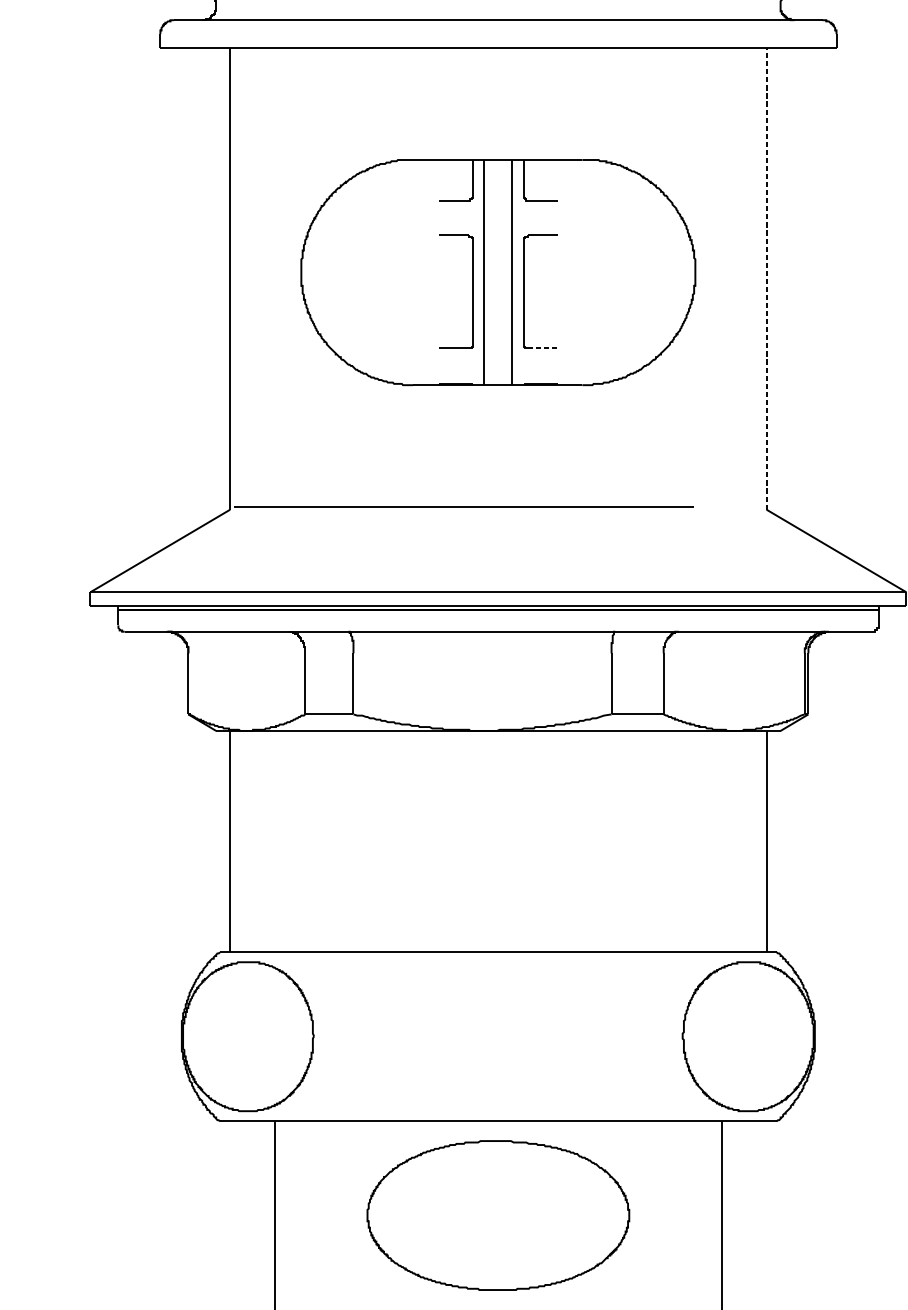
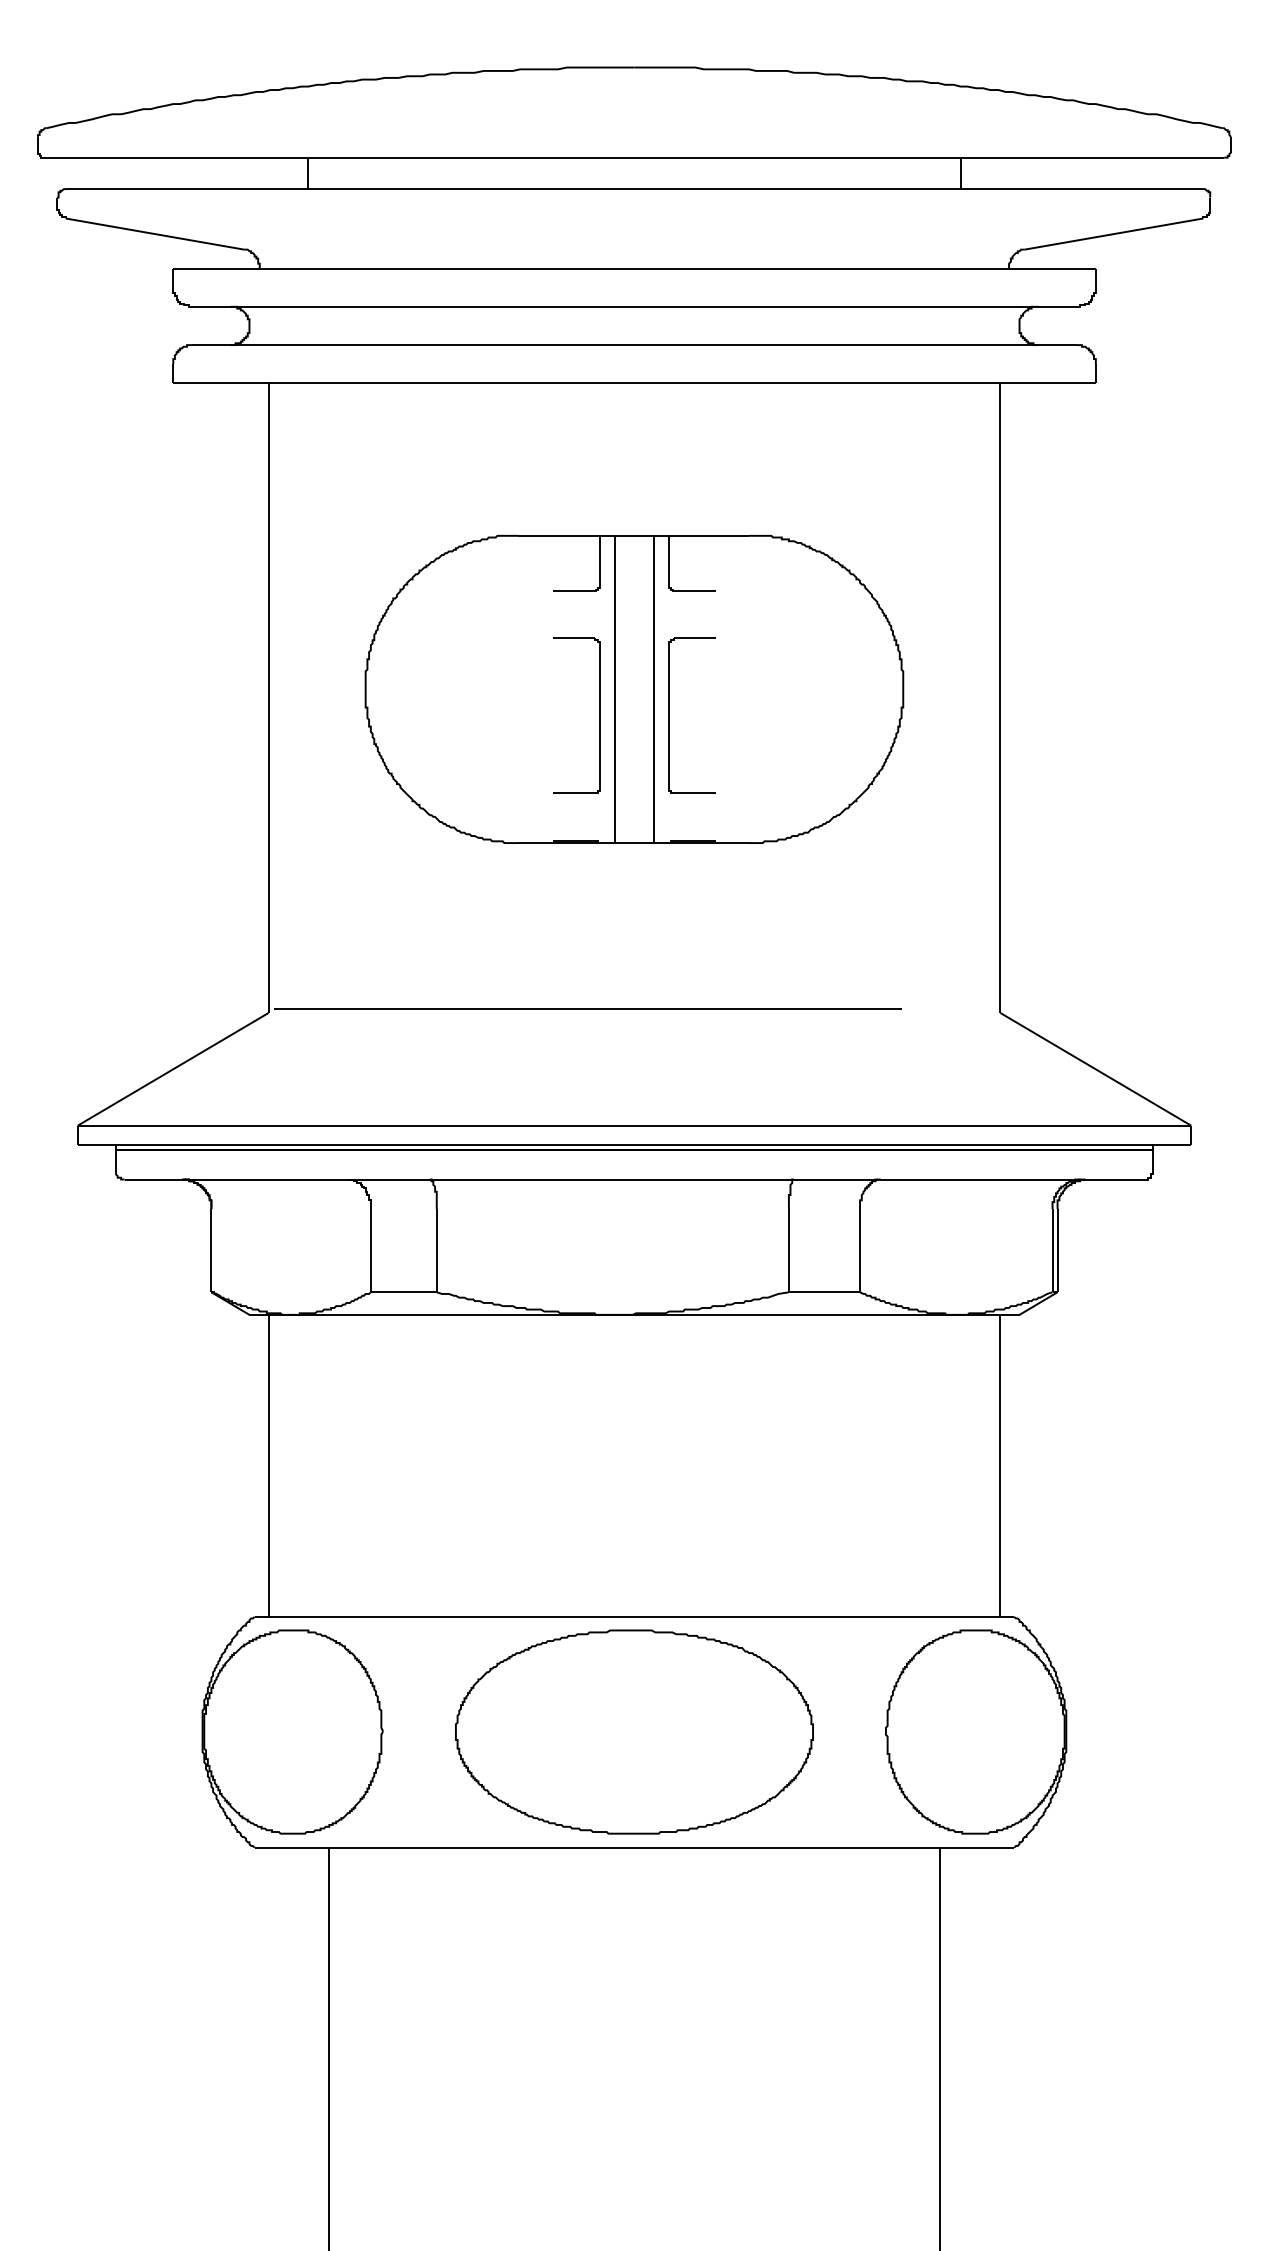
line: (766, 279) -> (1000, 698), dashed -> solid
line: (543, 348) -> (695, 792), dashed -> solid
part: (498, 1215) -> (634, 1731), moved

